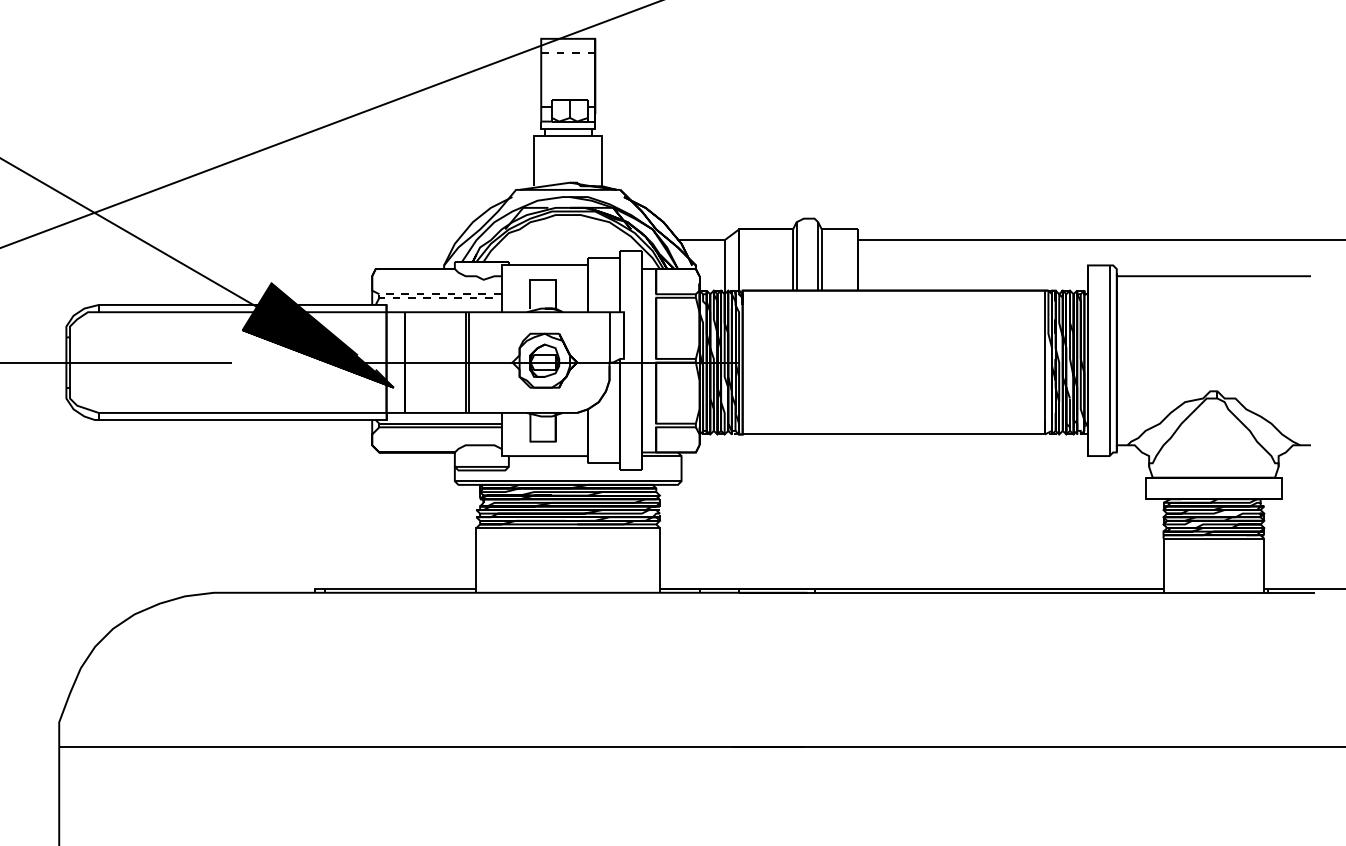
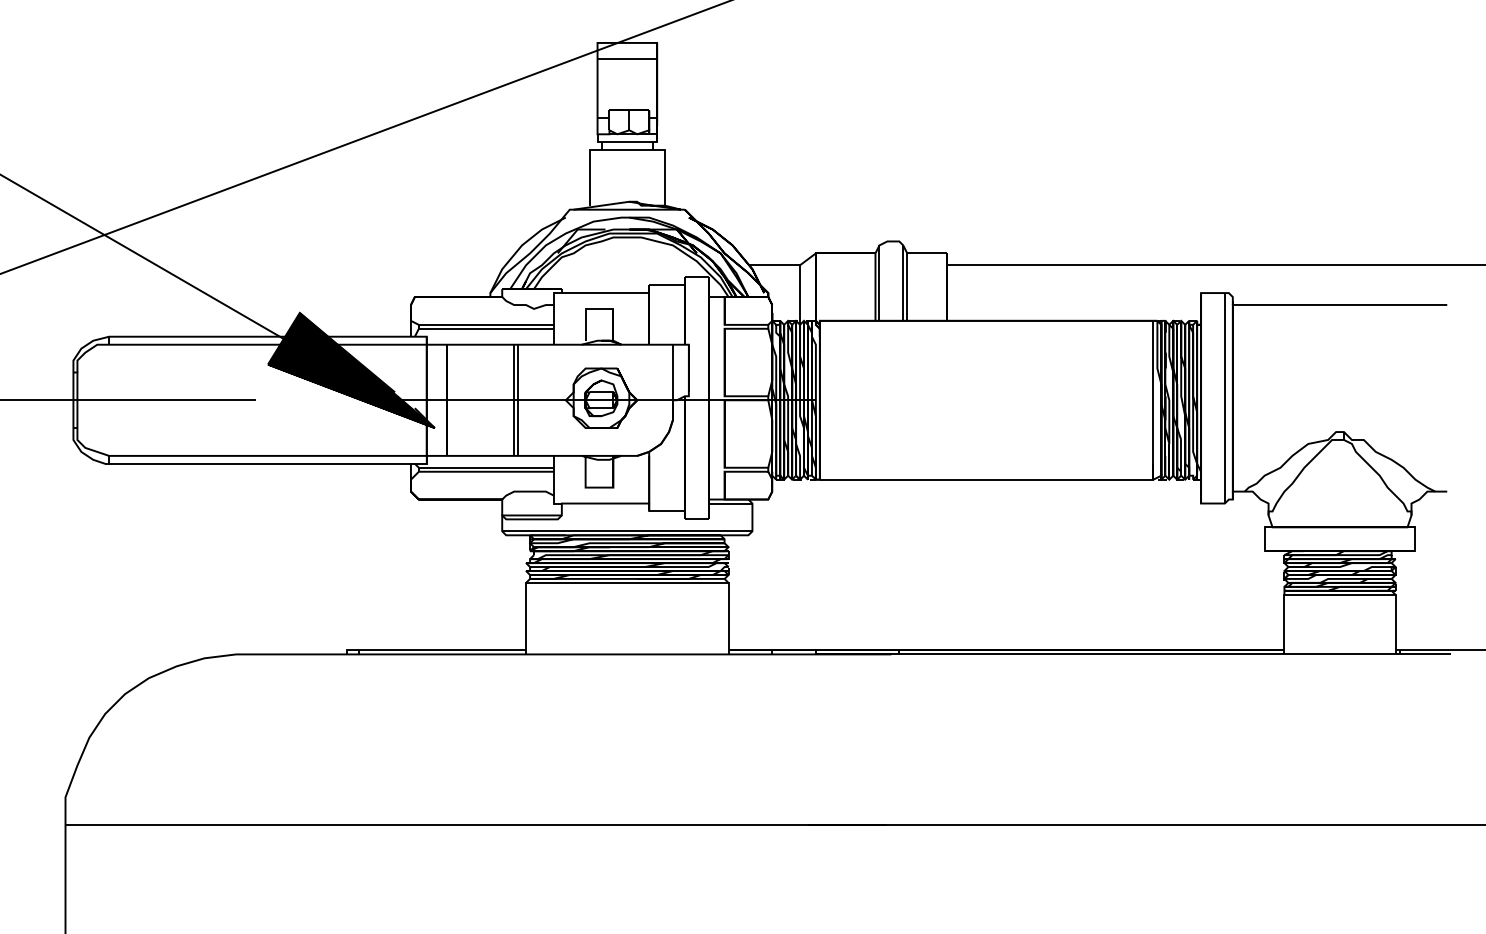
line: (568, 53) -> (627, 59), dashed -> solid
line: (379, 296) -> (419, 327), dashed -> solid

